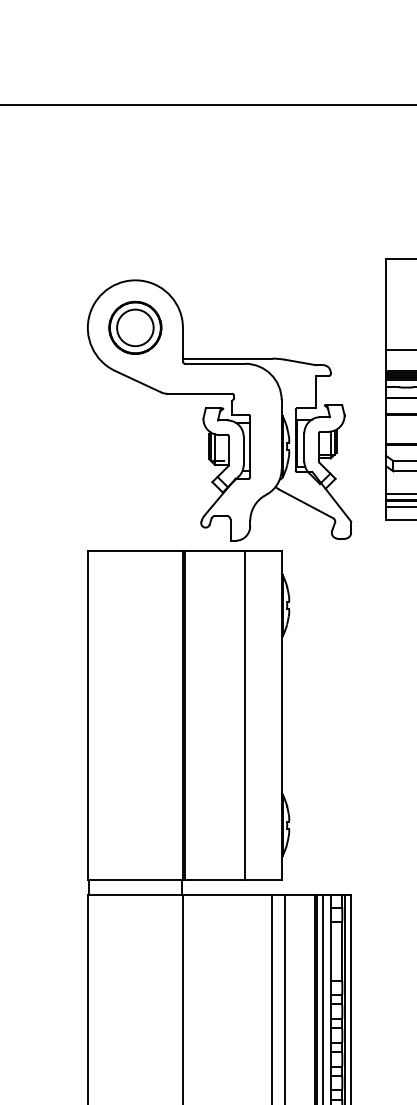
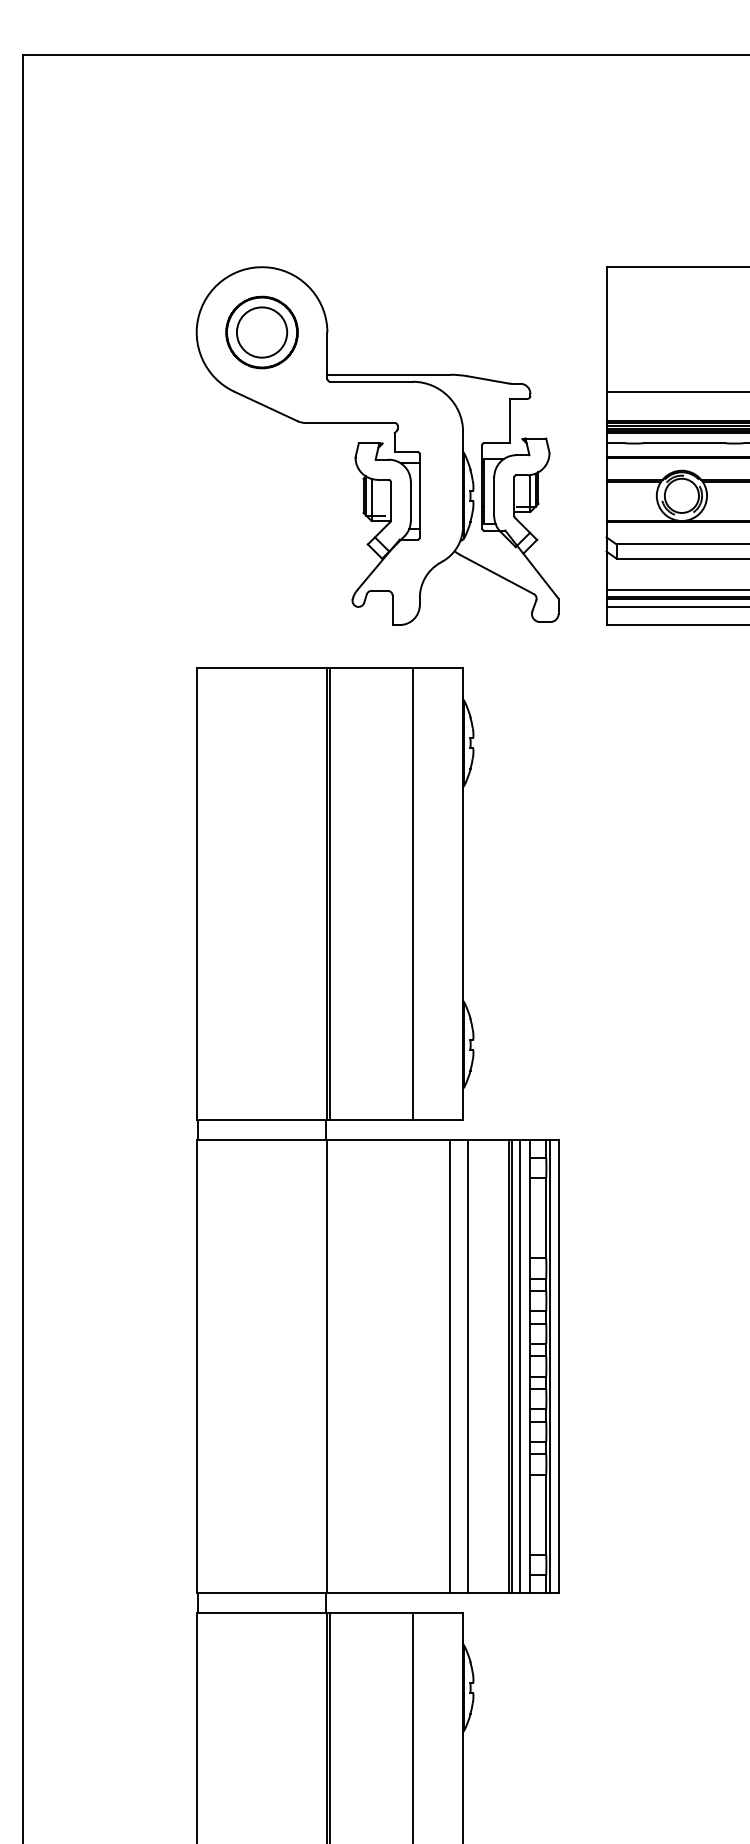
part: (219, 410) -> (377, 445), moved

